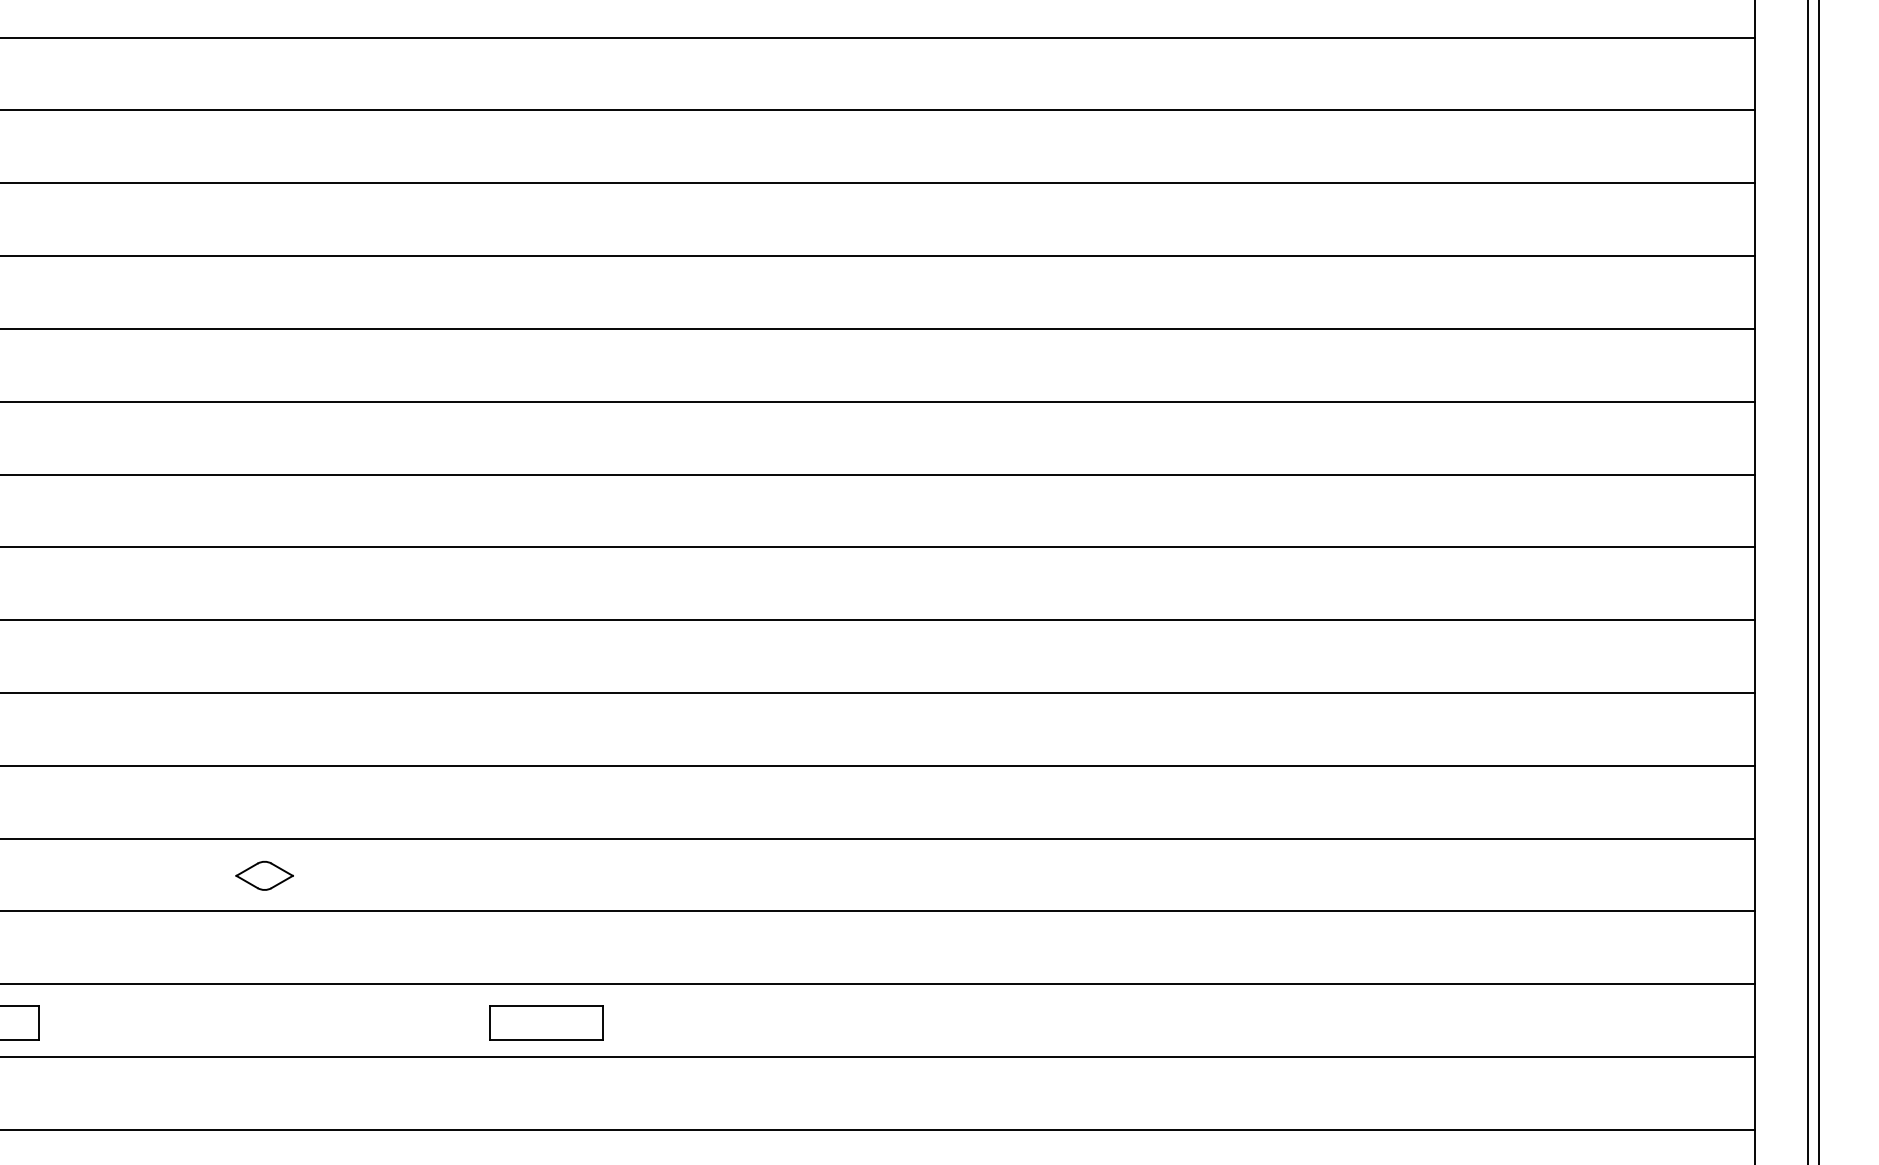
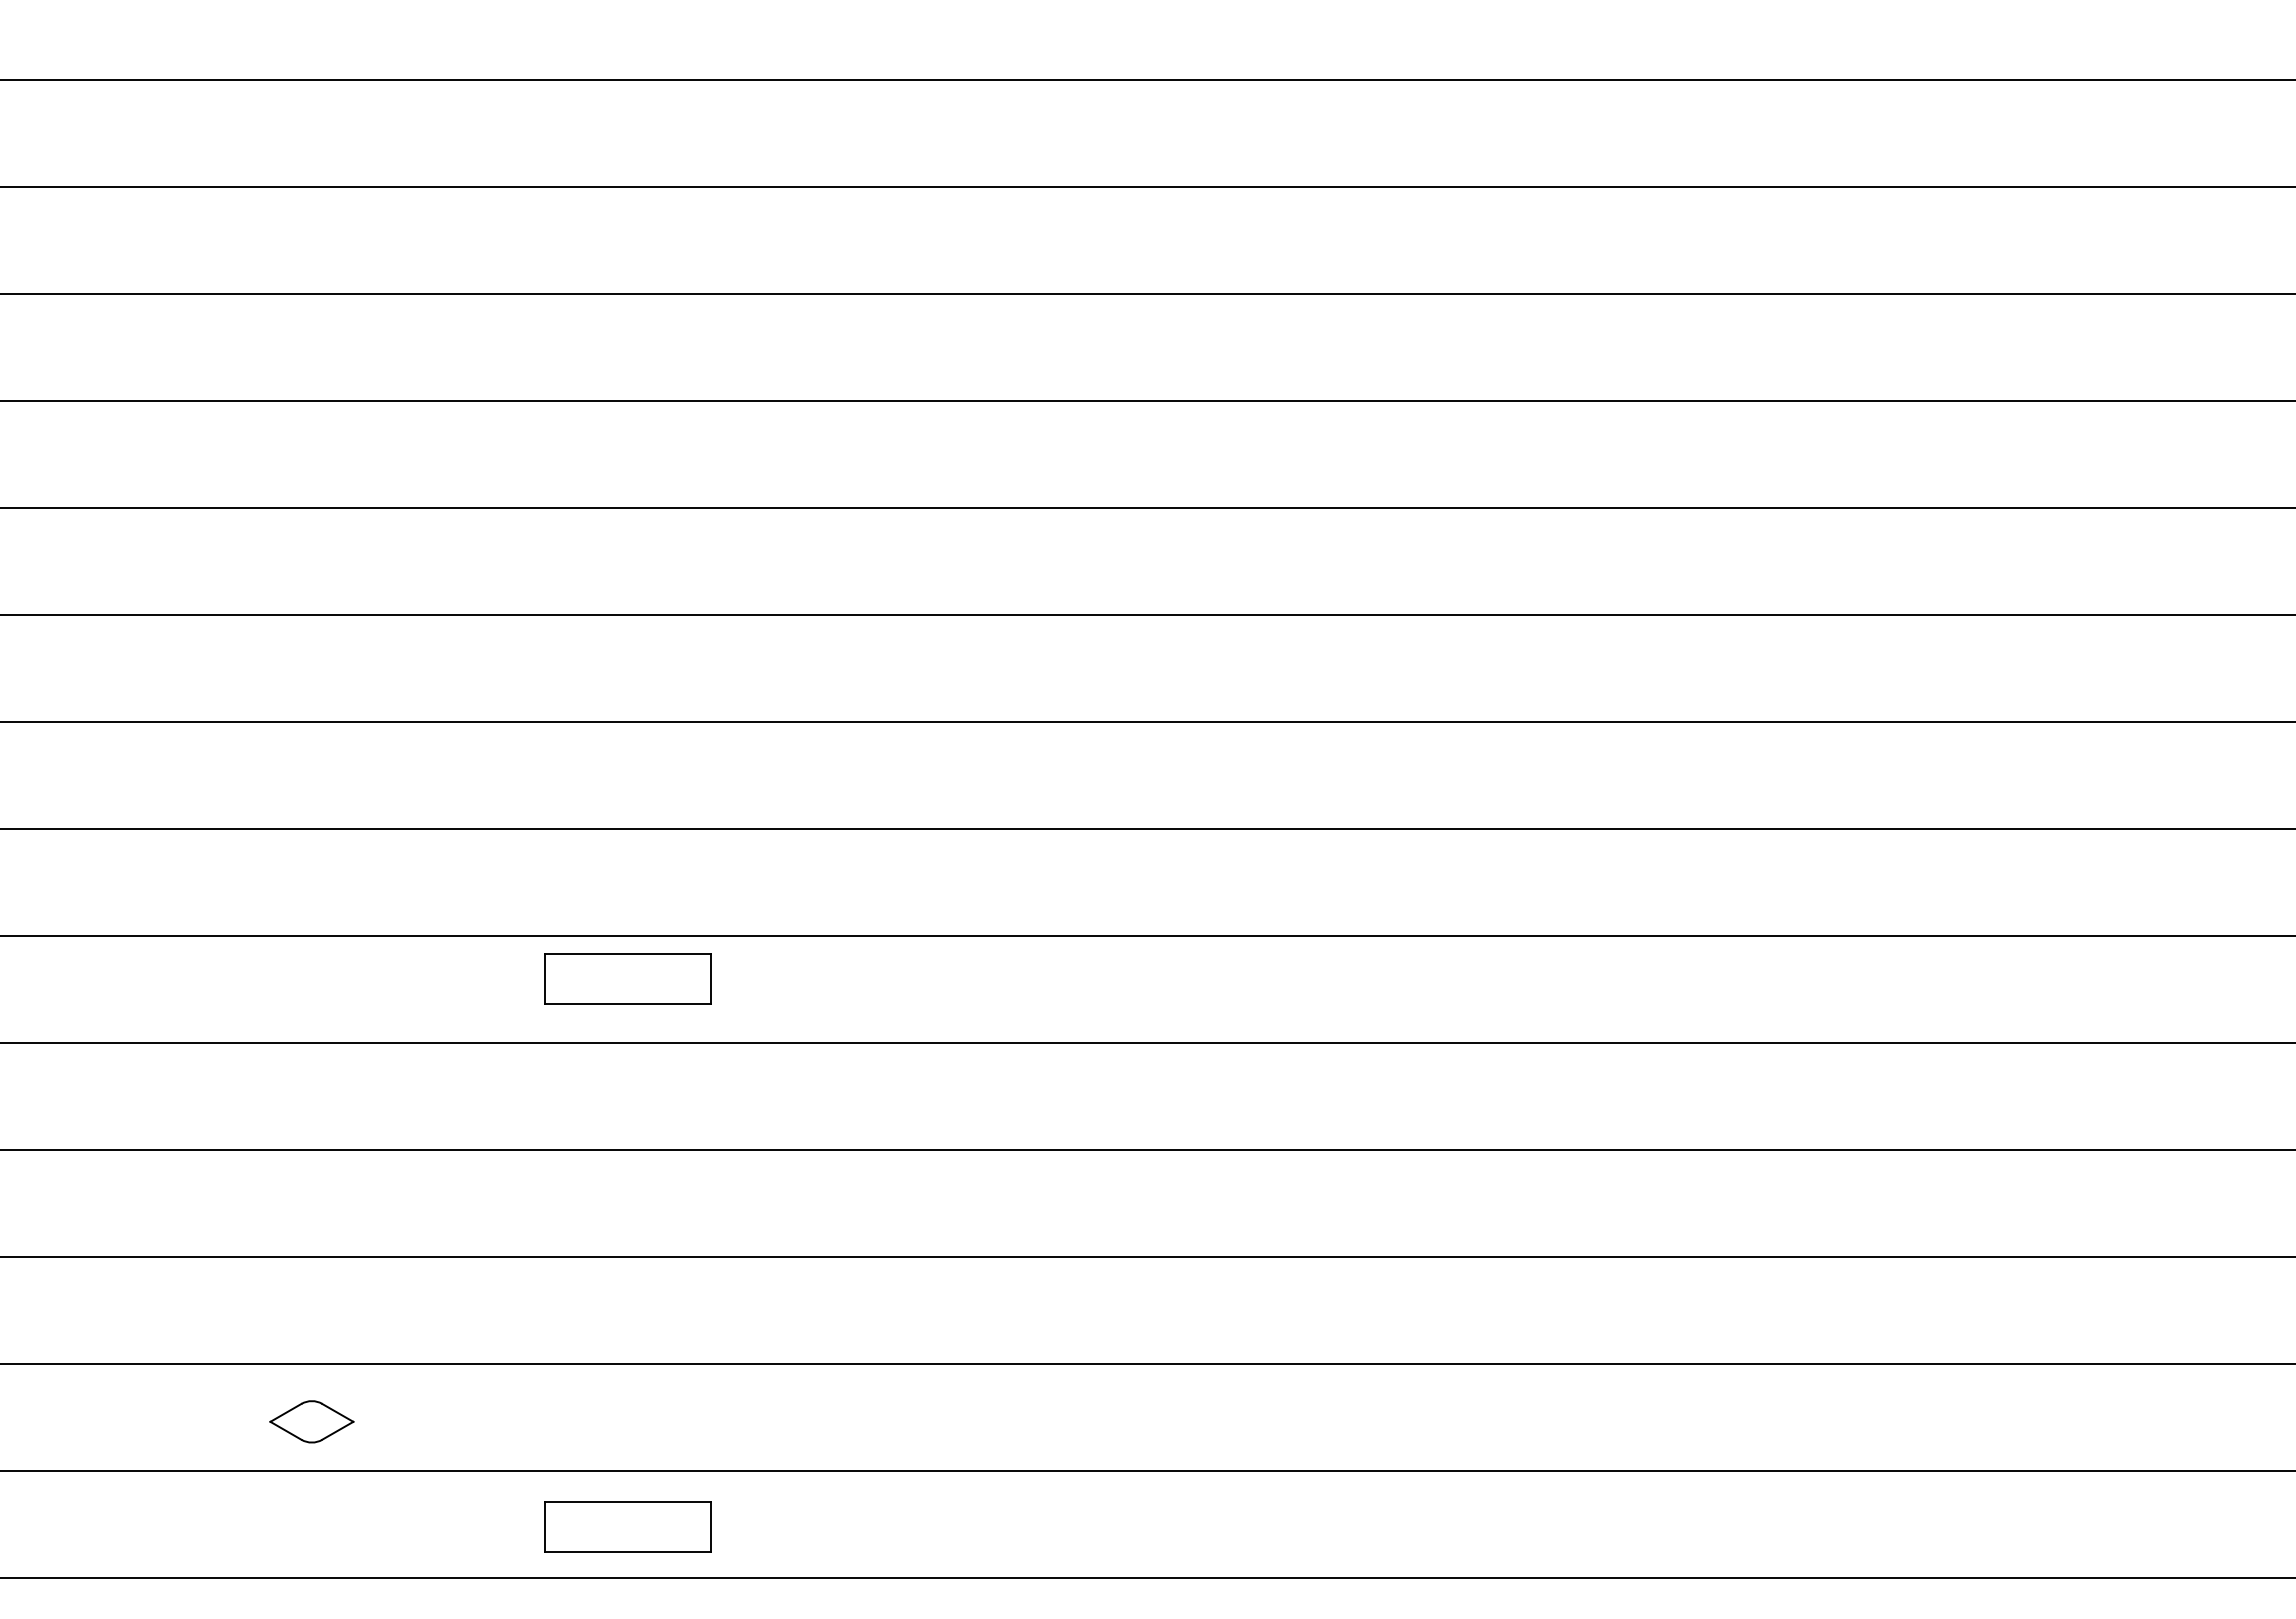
part: (546, 649) -> (627, 979), added
part: (264, 875) -> (311, 1421), moved

